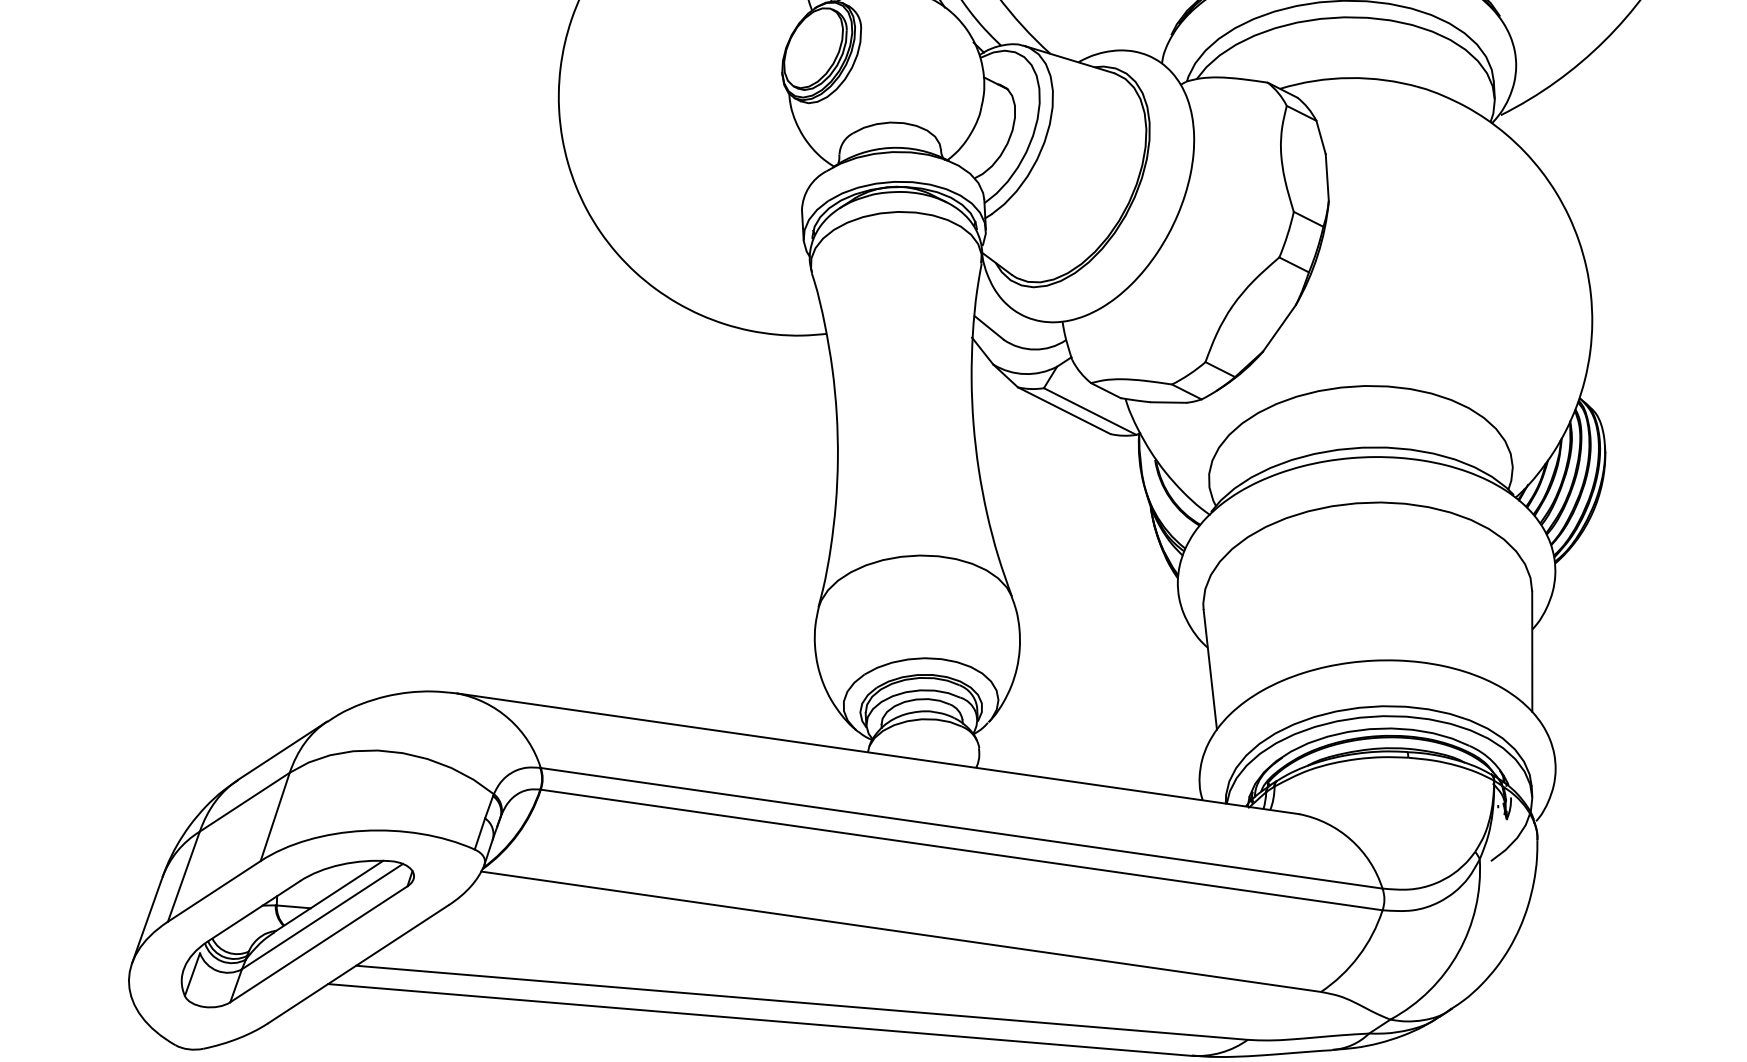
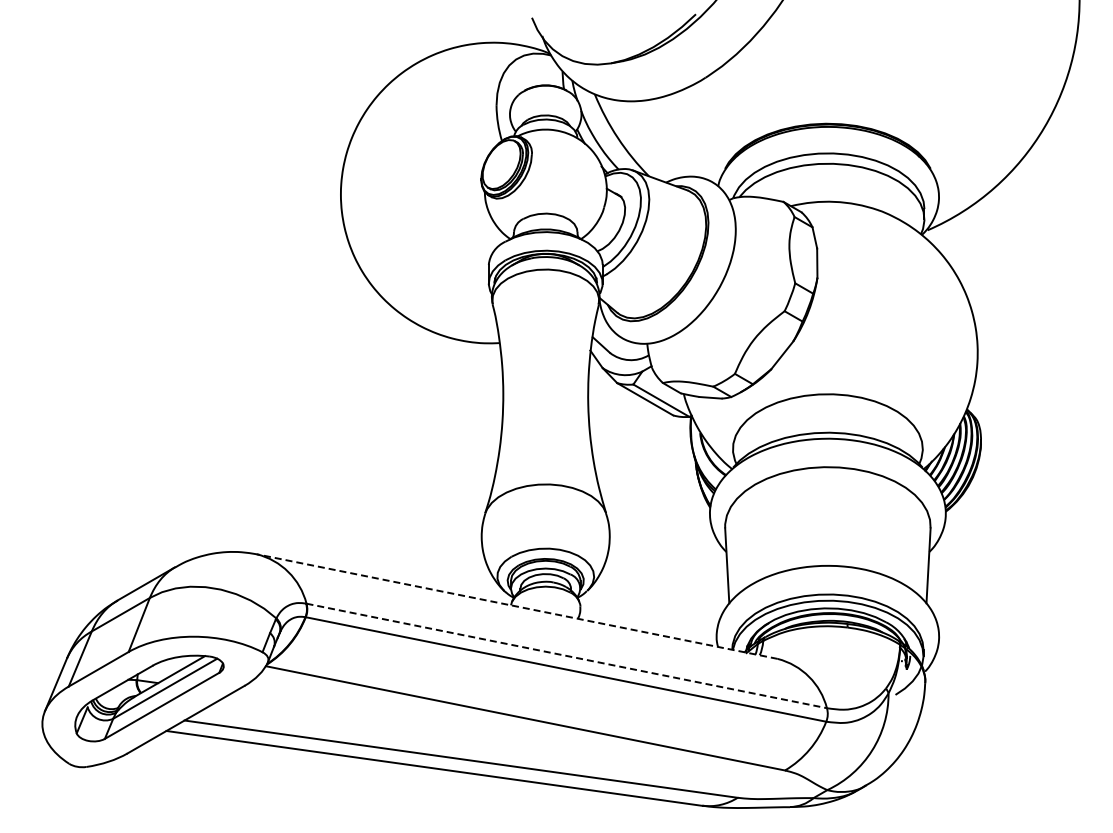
line: (876, 753) -> (516, 606), solid -> dashed
line: (962, 829) -> (567, 656), solid -> dashed

